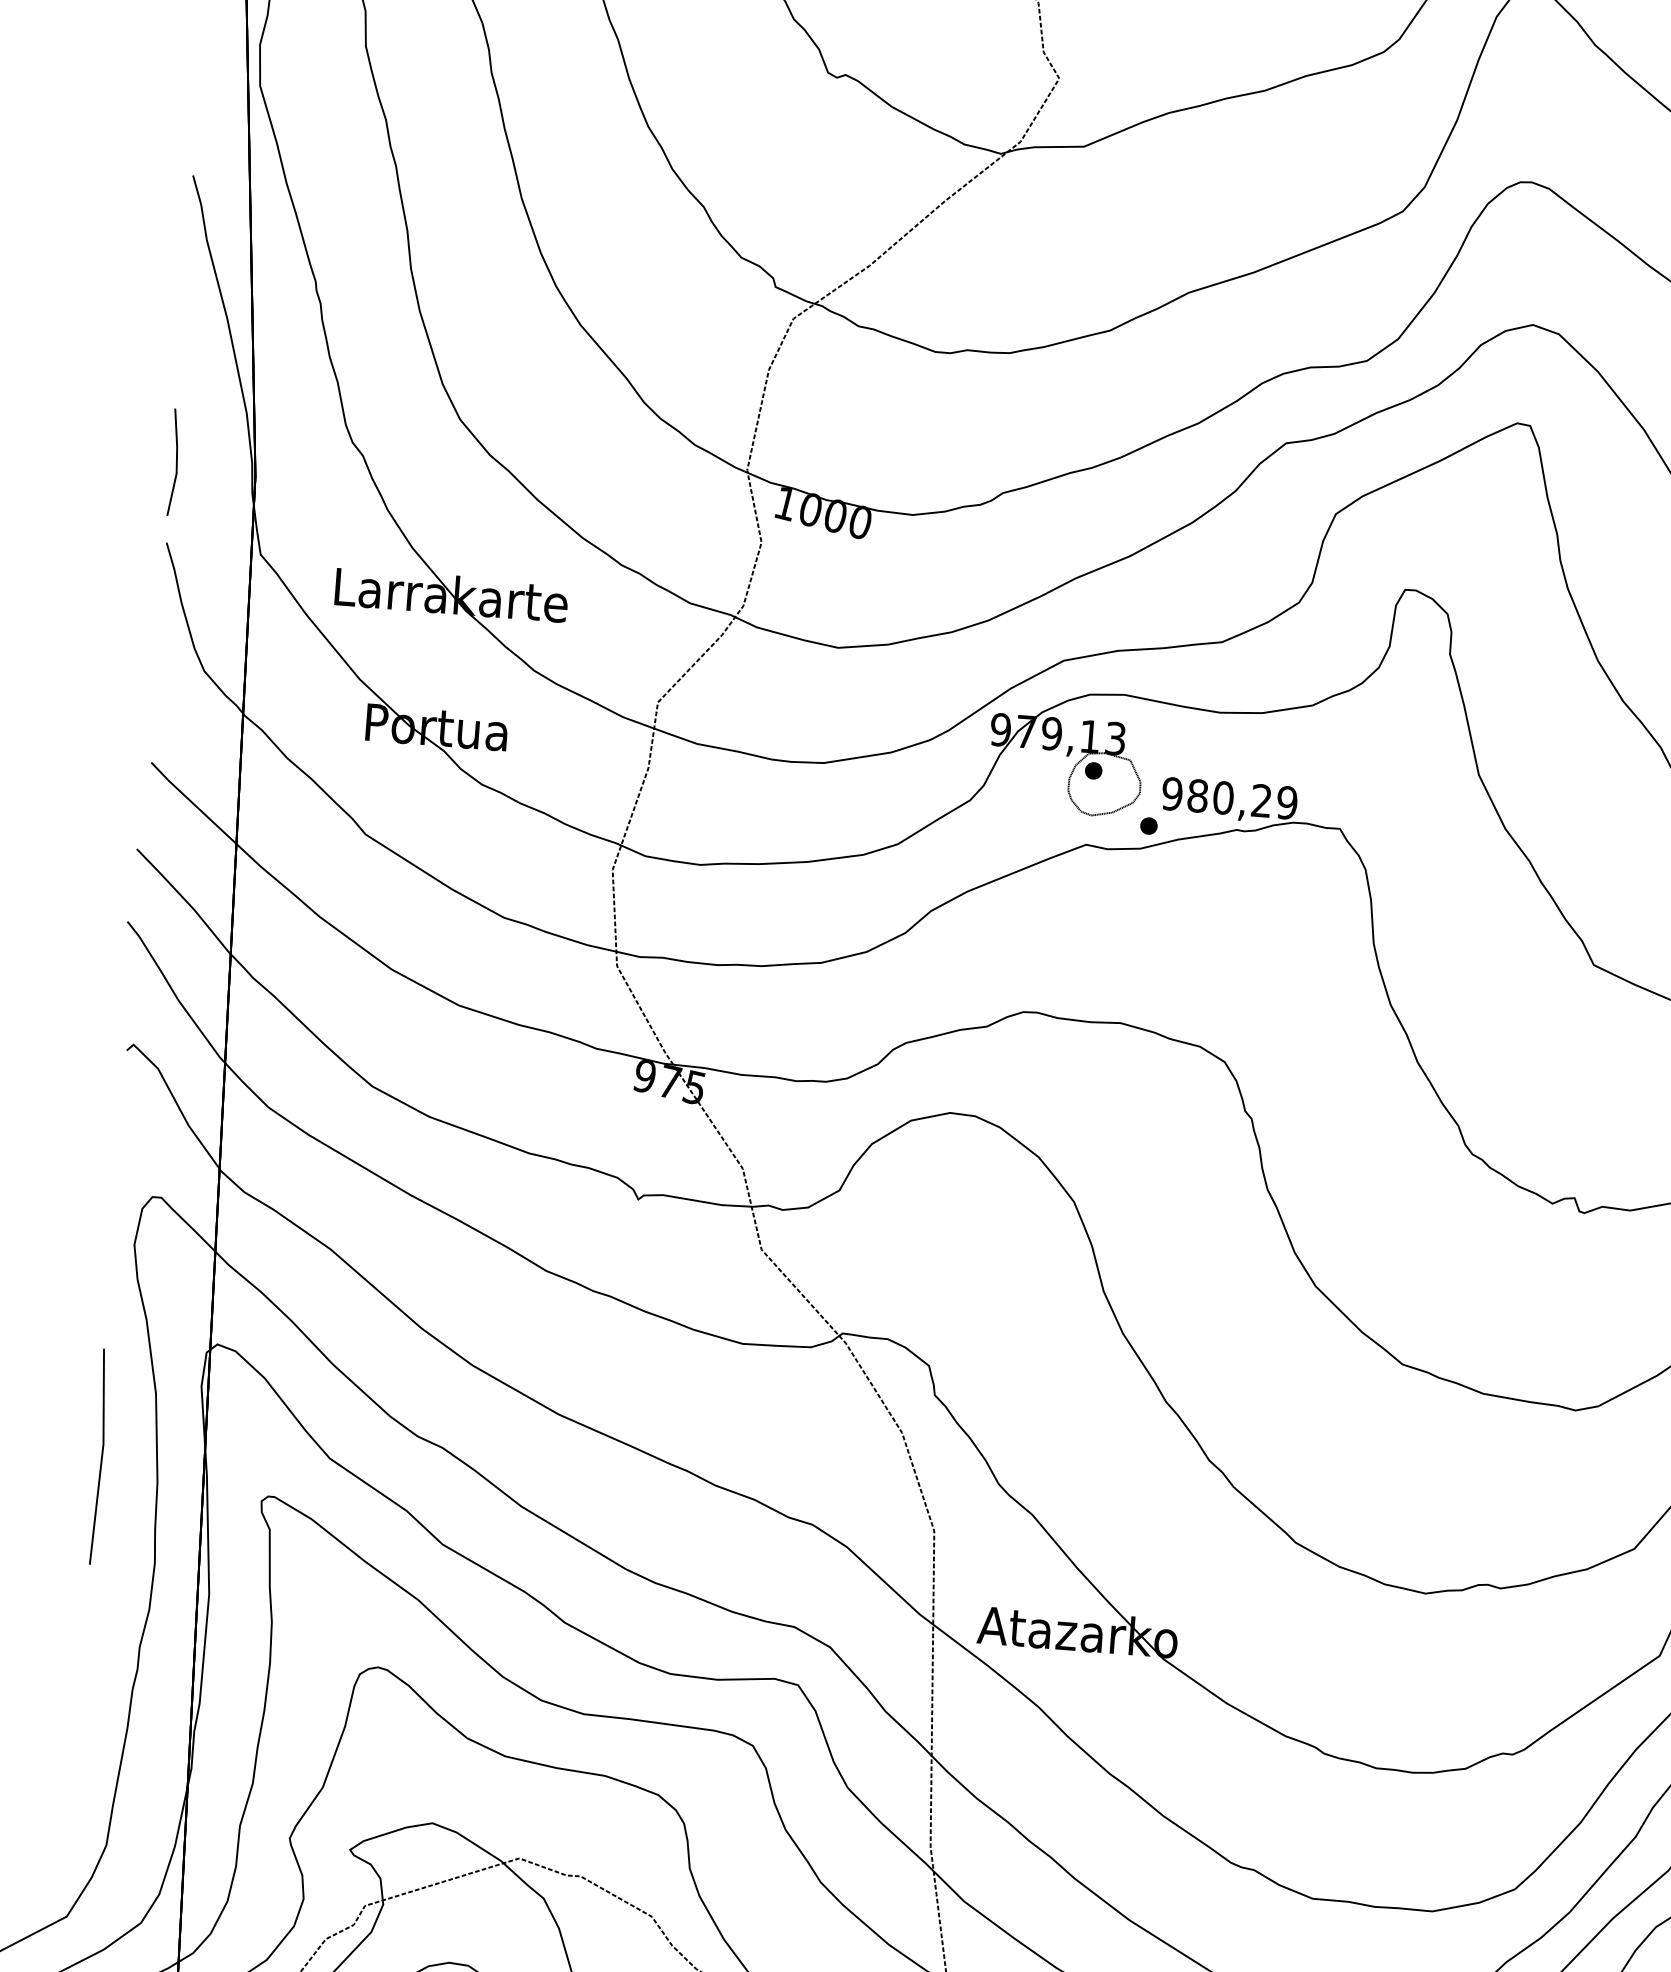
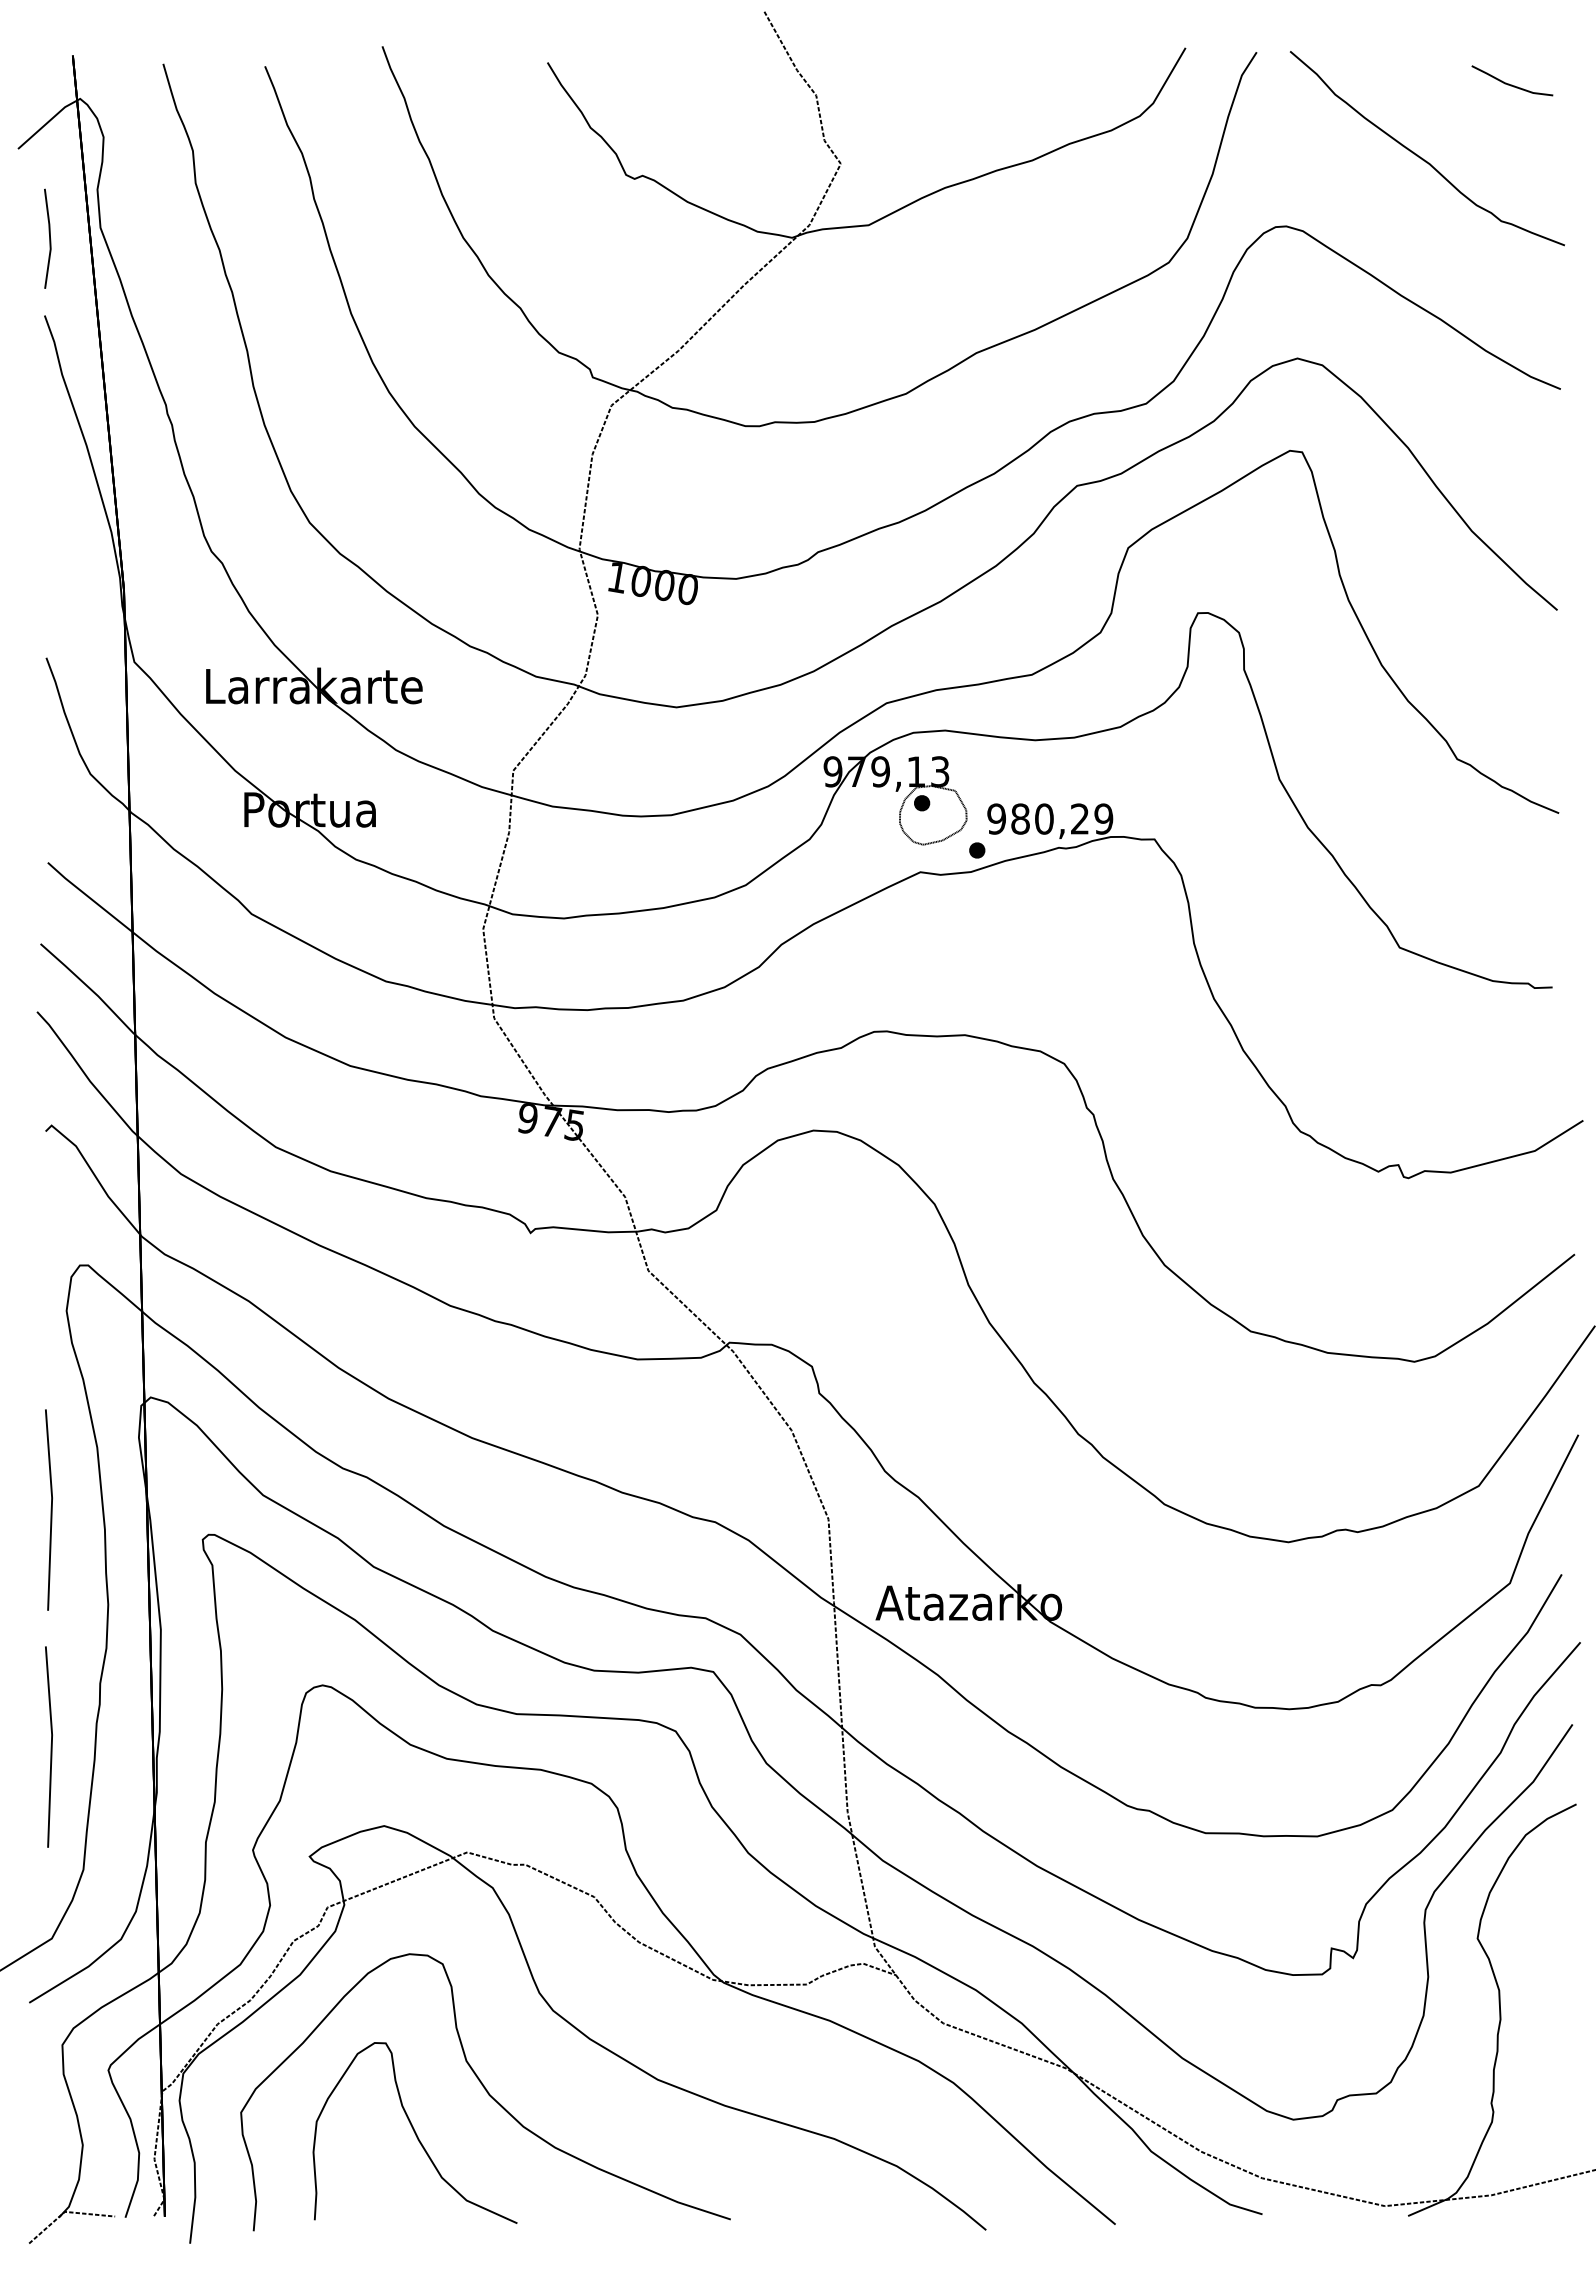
line: (176, 462) -> (49, 238), moved
line: (81, 1710) -> (50, 1746), added

